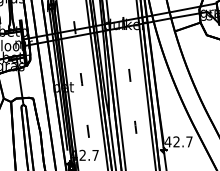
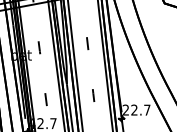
text: (167, 141) -> (125, 109), 42.7 -> 22.7

